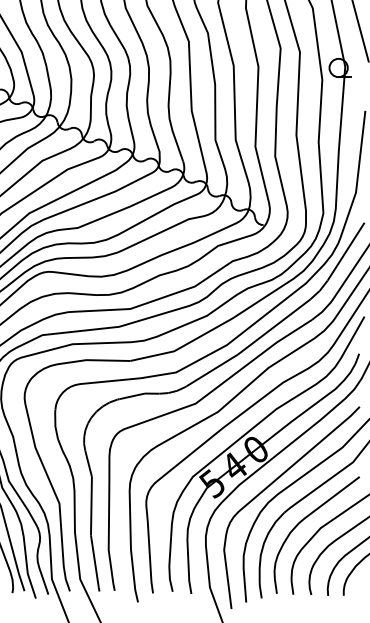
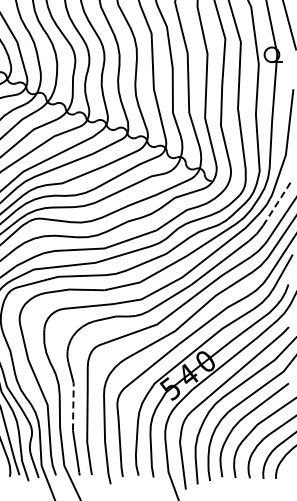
line: (345, 251) -> (277, 202), solid -> dashed
line: (91, 505) -> (73, 406), solid -> dashed

